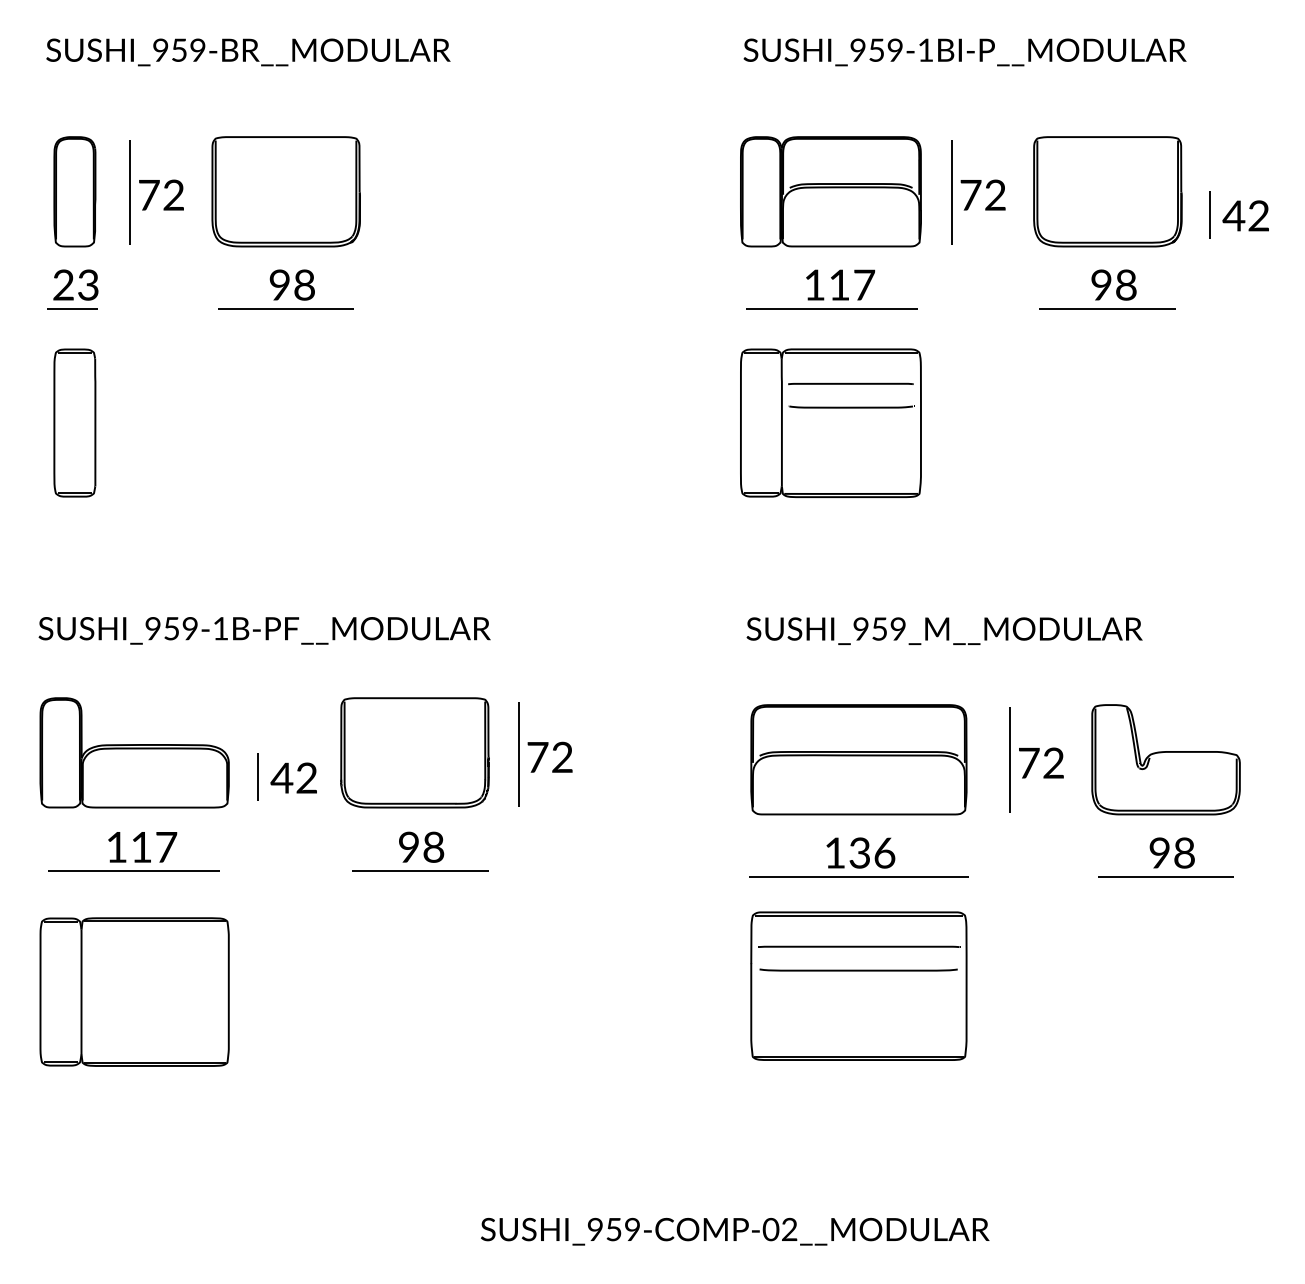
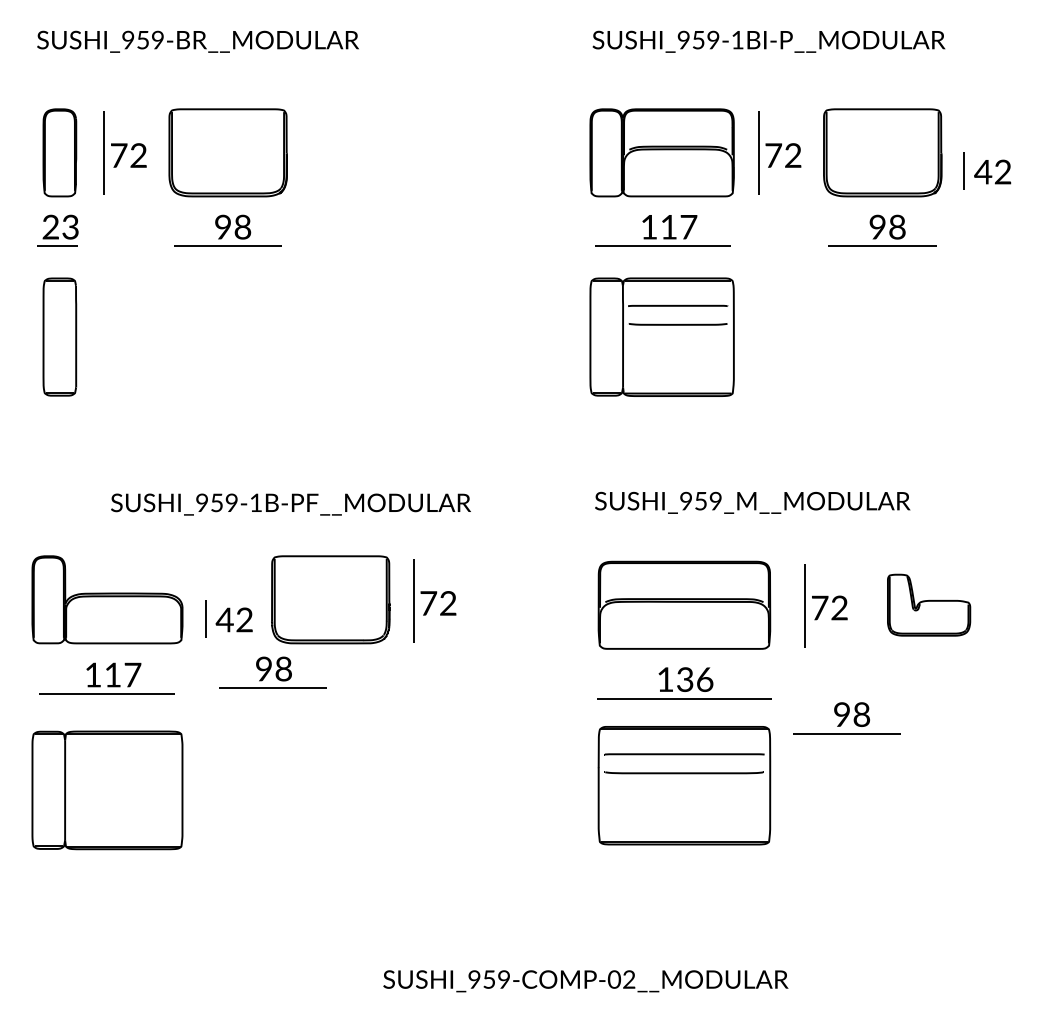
text: (263, 630) -> (290, 504), moved
part: (1165, 758) -> (928, 604), size x0.7
part: (419, 851) -> (272, 672), moved
part: (1165, 857) -> (846, 718), moved

